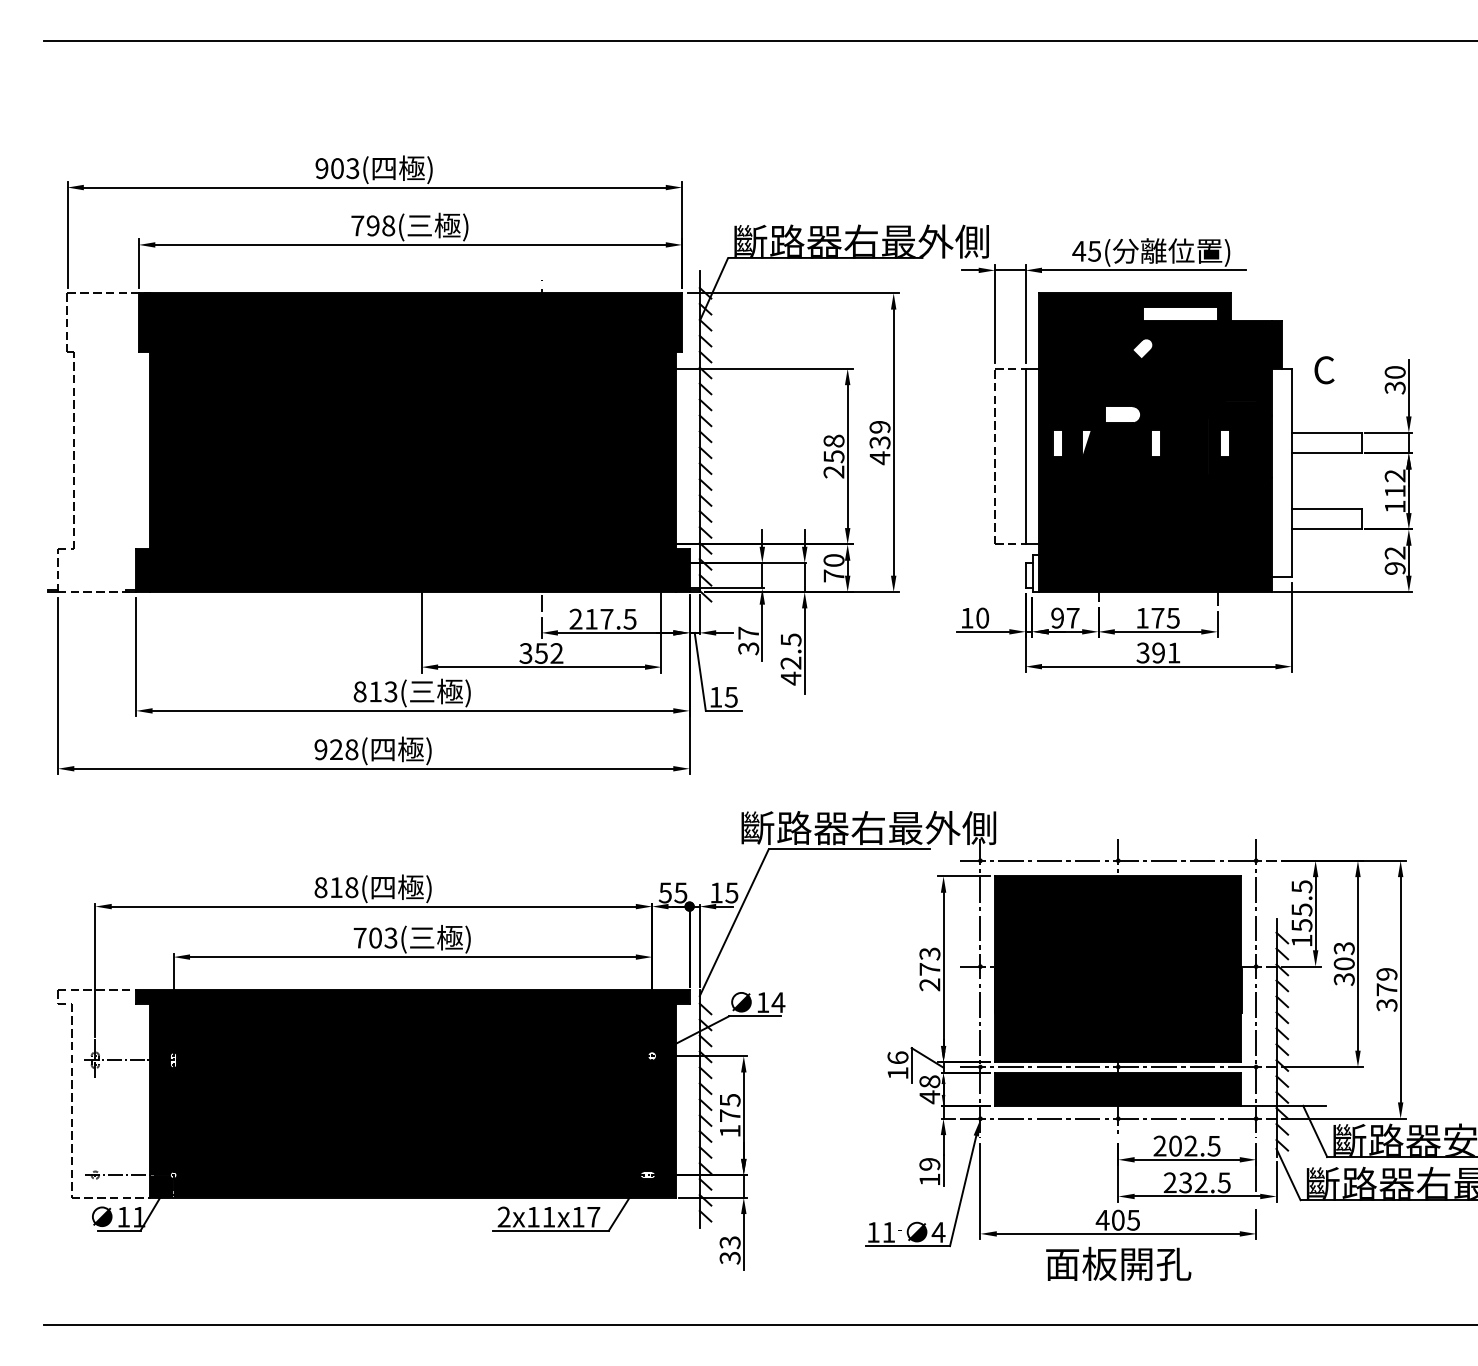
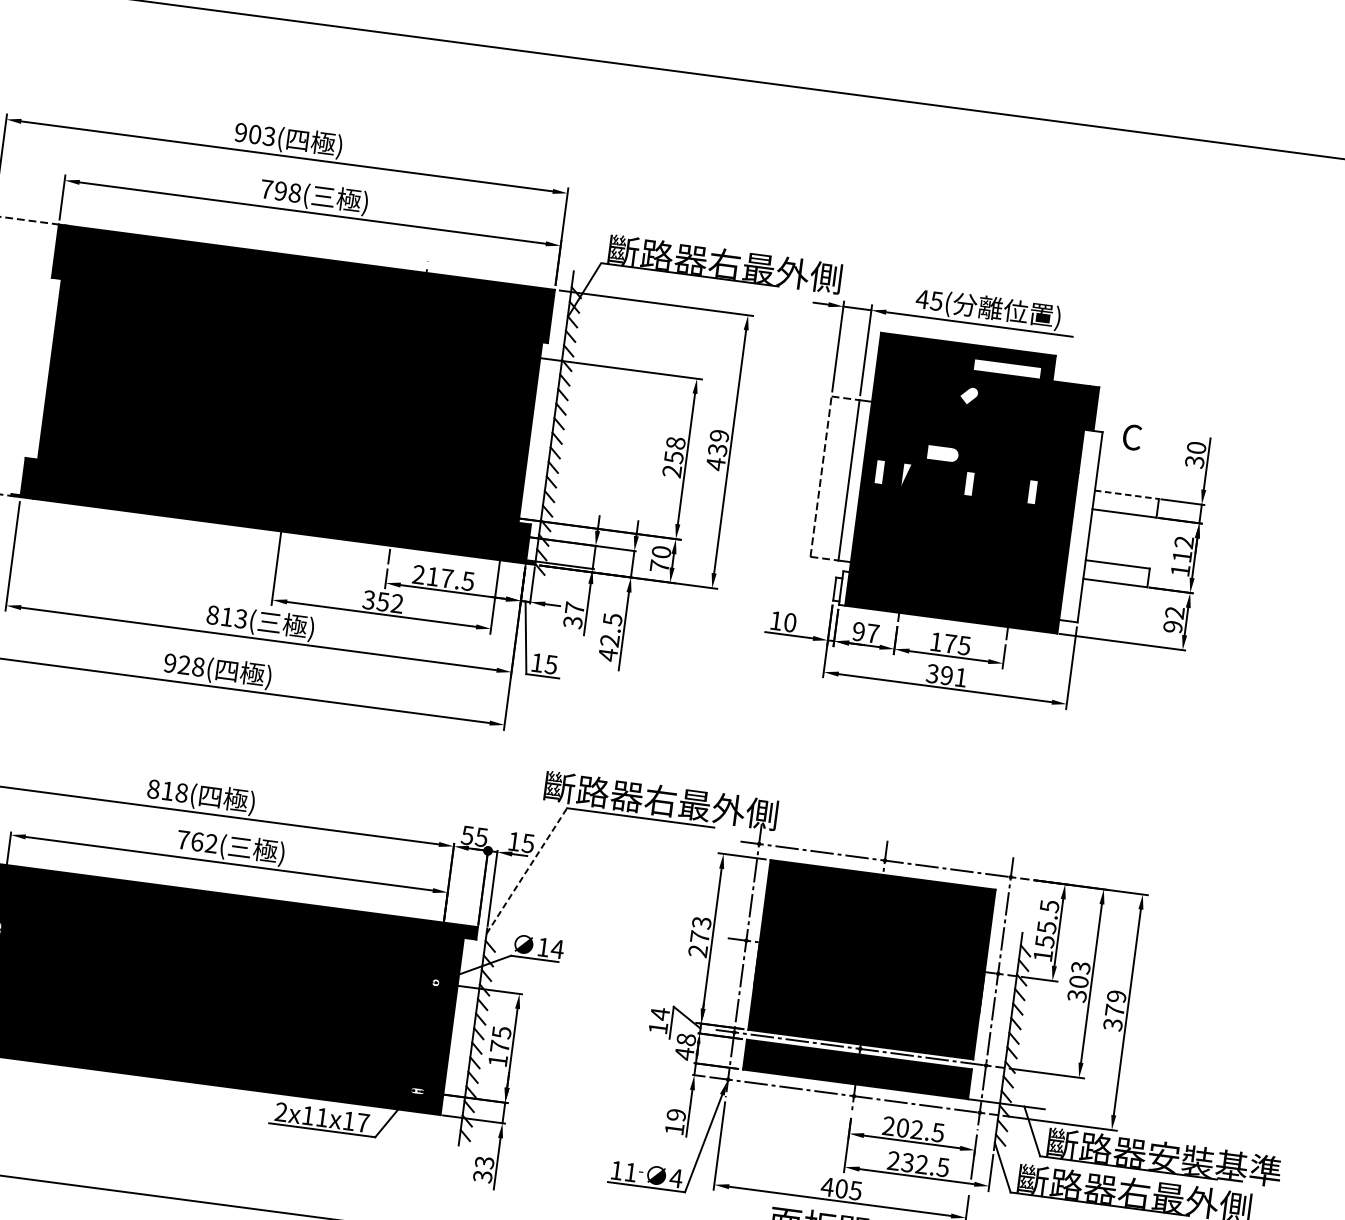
line: (1327, 432) -> (1127, 494), solid -> dashed
line: (734, 922) -> (527, 870), solid -> dashed
text: (383, 937) -> (204, 842), 703( -> 762(
text: (897, 1057) -> (659, 1013), 16 -> 14

